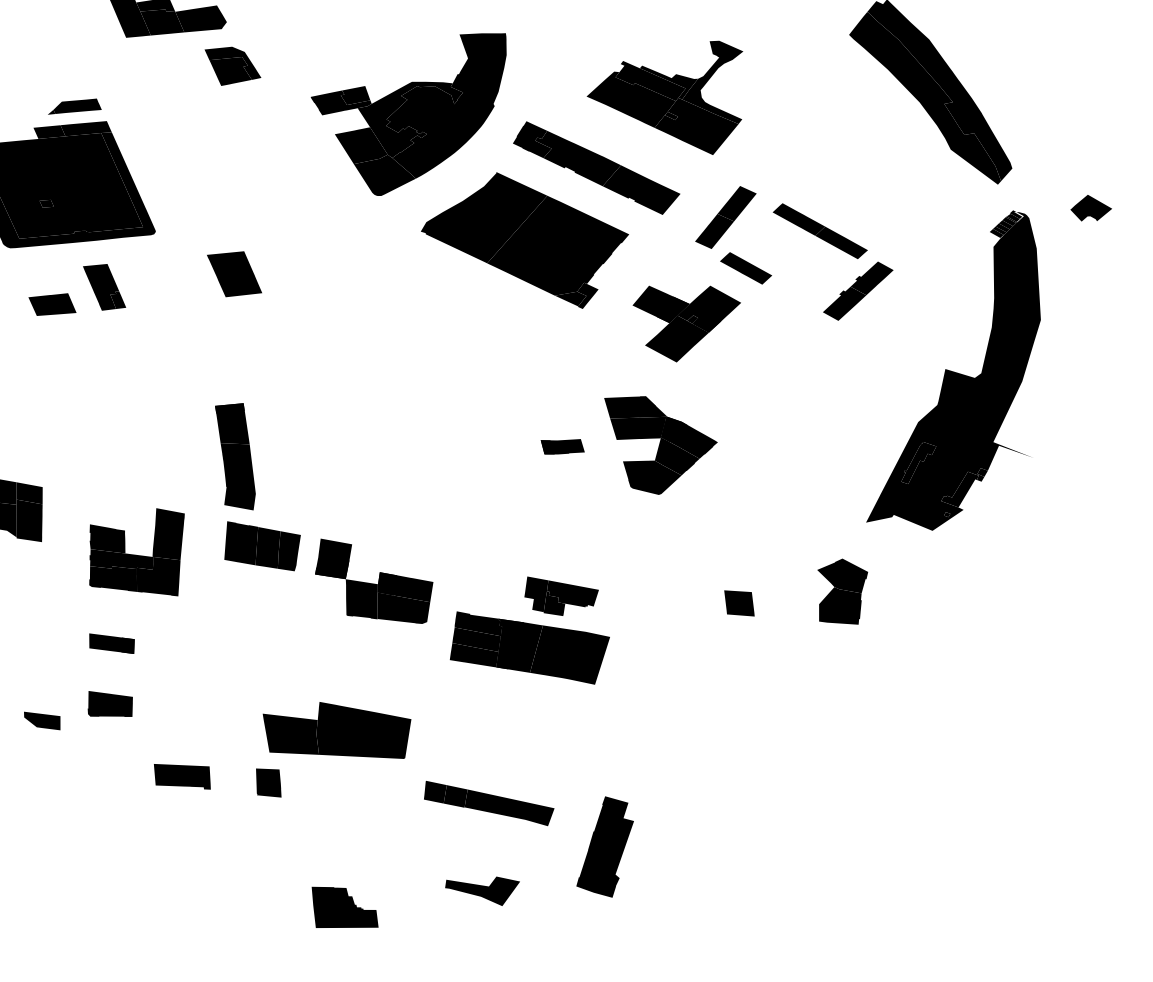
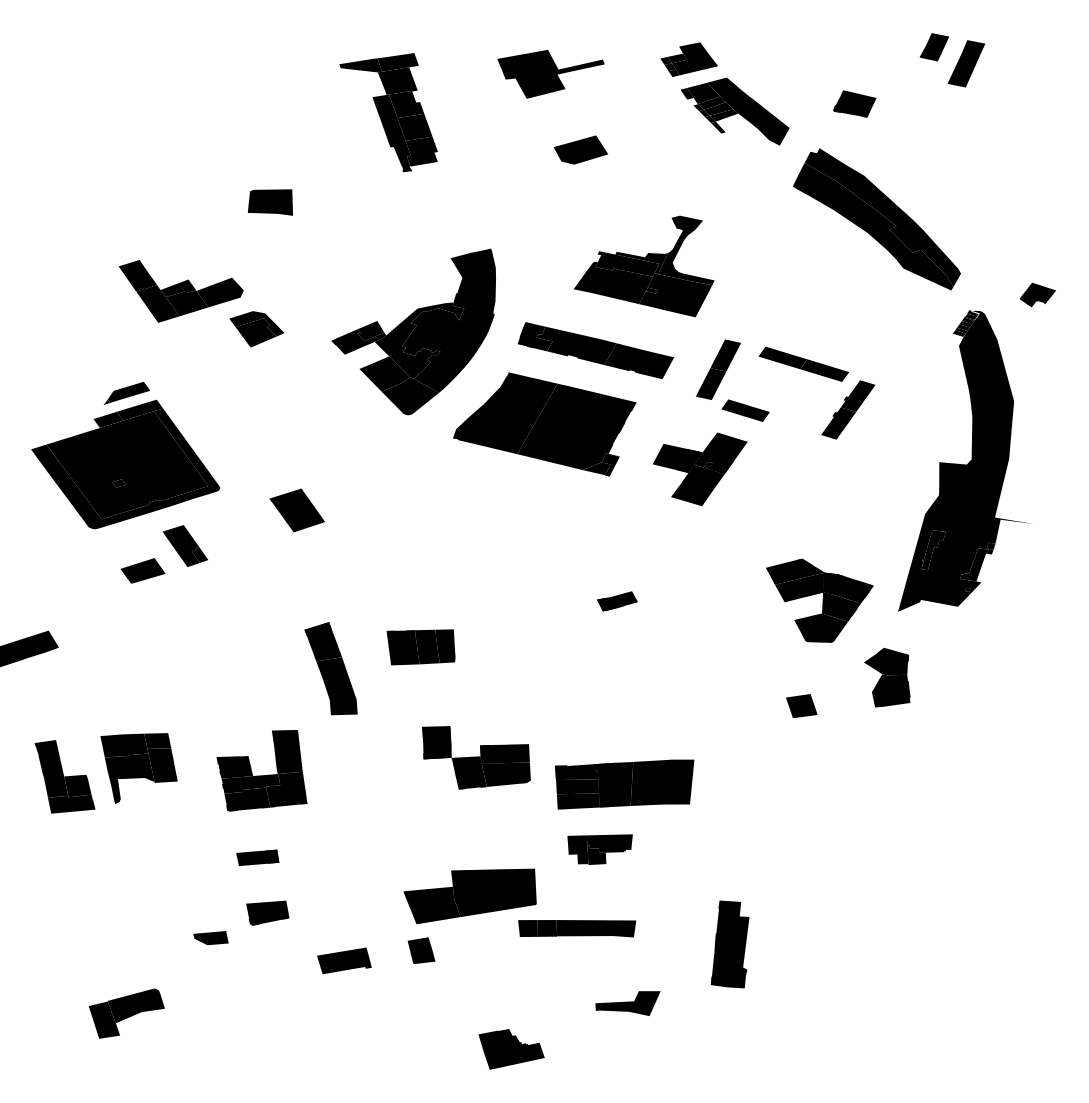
part: (655, 445) -> (819, 600), moved
part: (260, 547) -> (420, 647), moved
part: (559, 598) -> (599, 849), moved
part: (488, 803) -> (577, 928), moved

